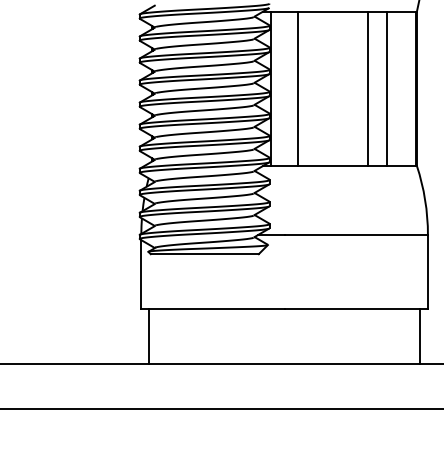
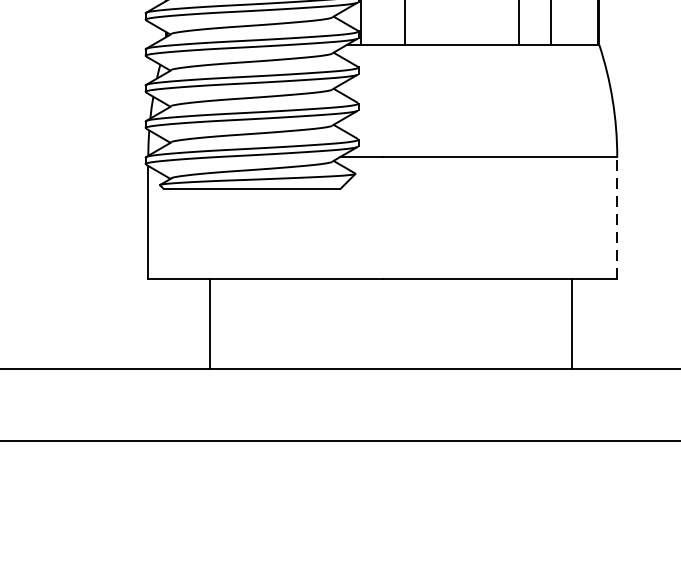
line: (427, 271) -> (616, 217), solid -> dashed
line: (149, 336) -> (210, 323), moved
line: (420, 336) -> (572, 323), moved

